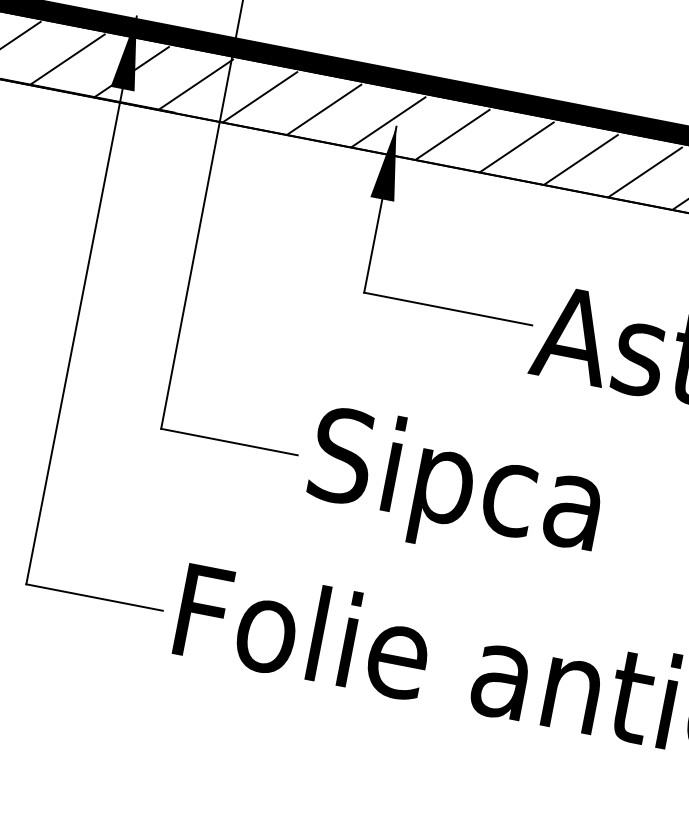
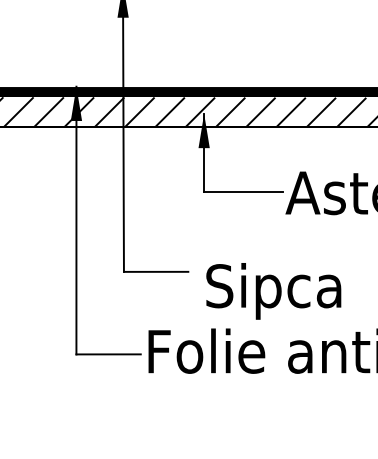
text: (454, 489) -> (273, 291), moved

